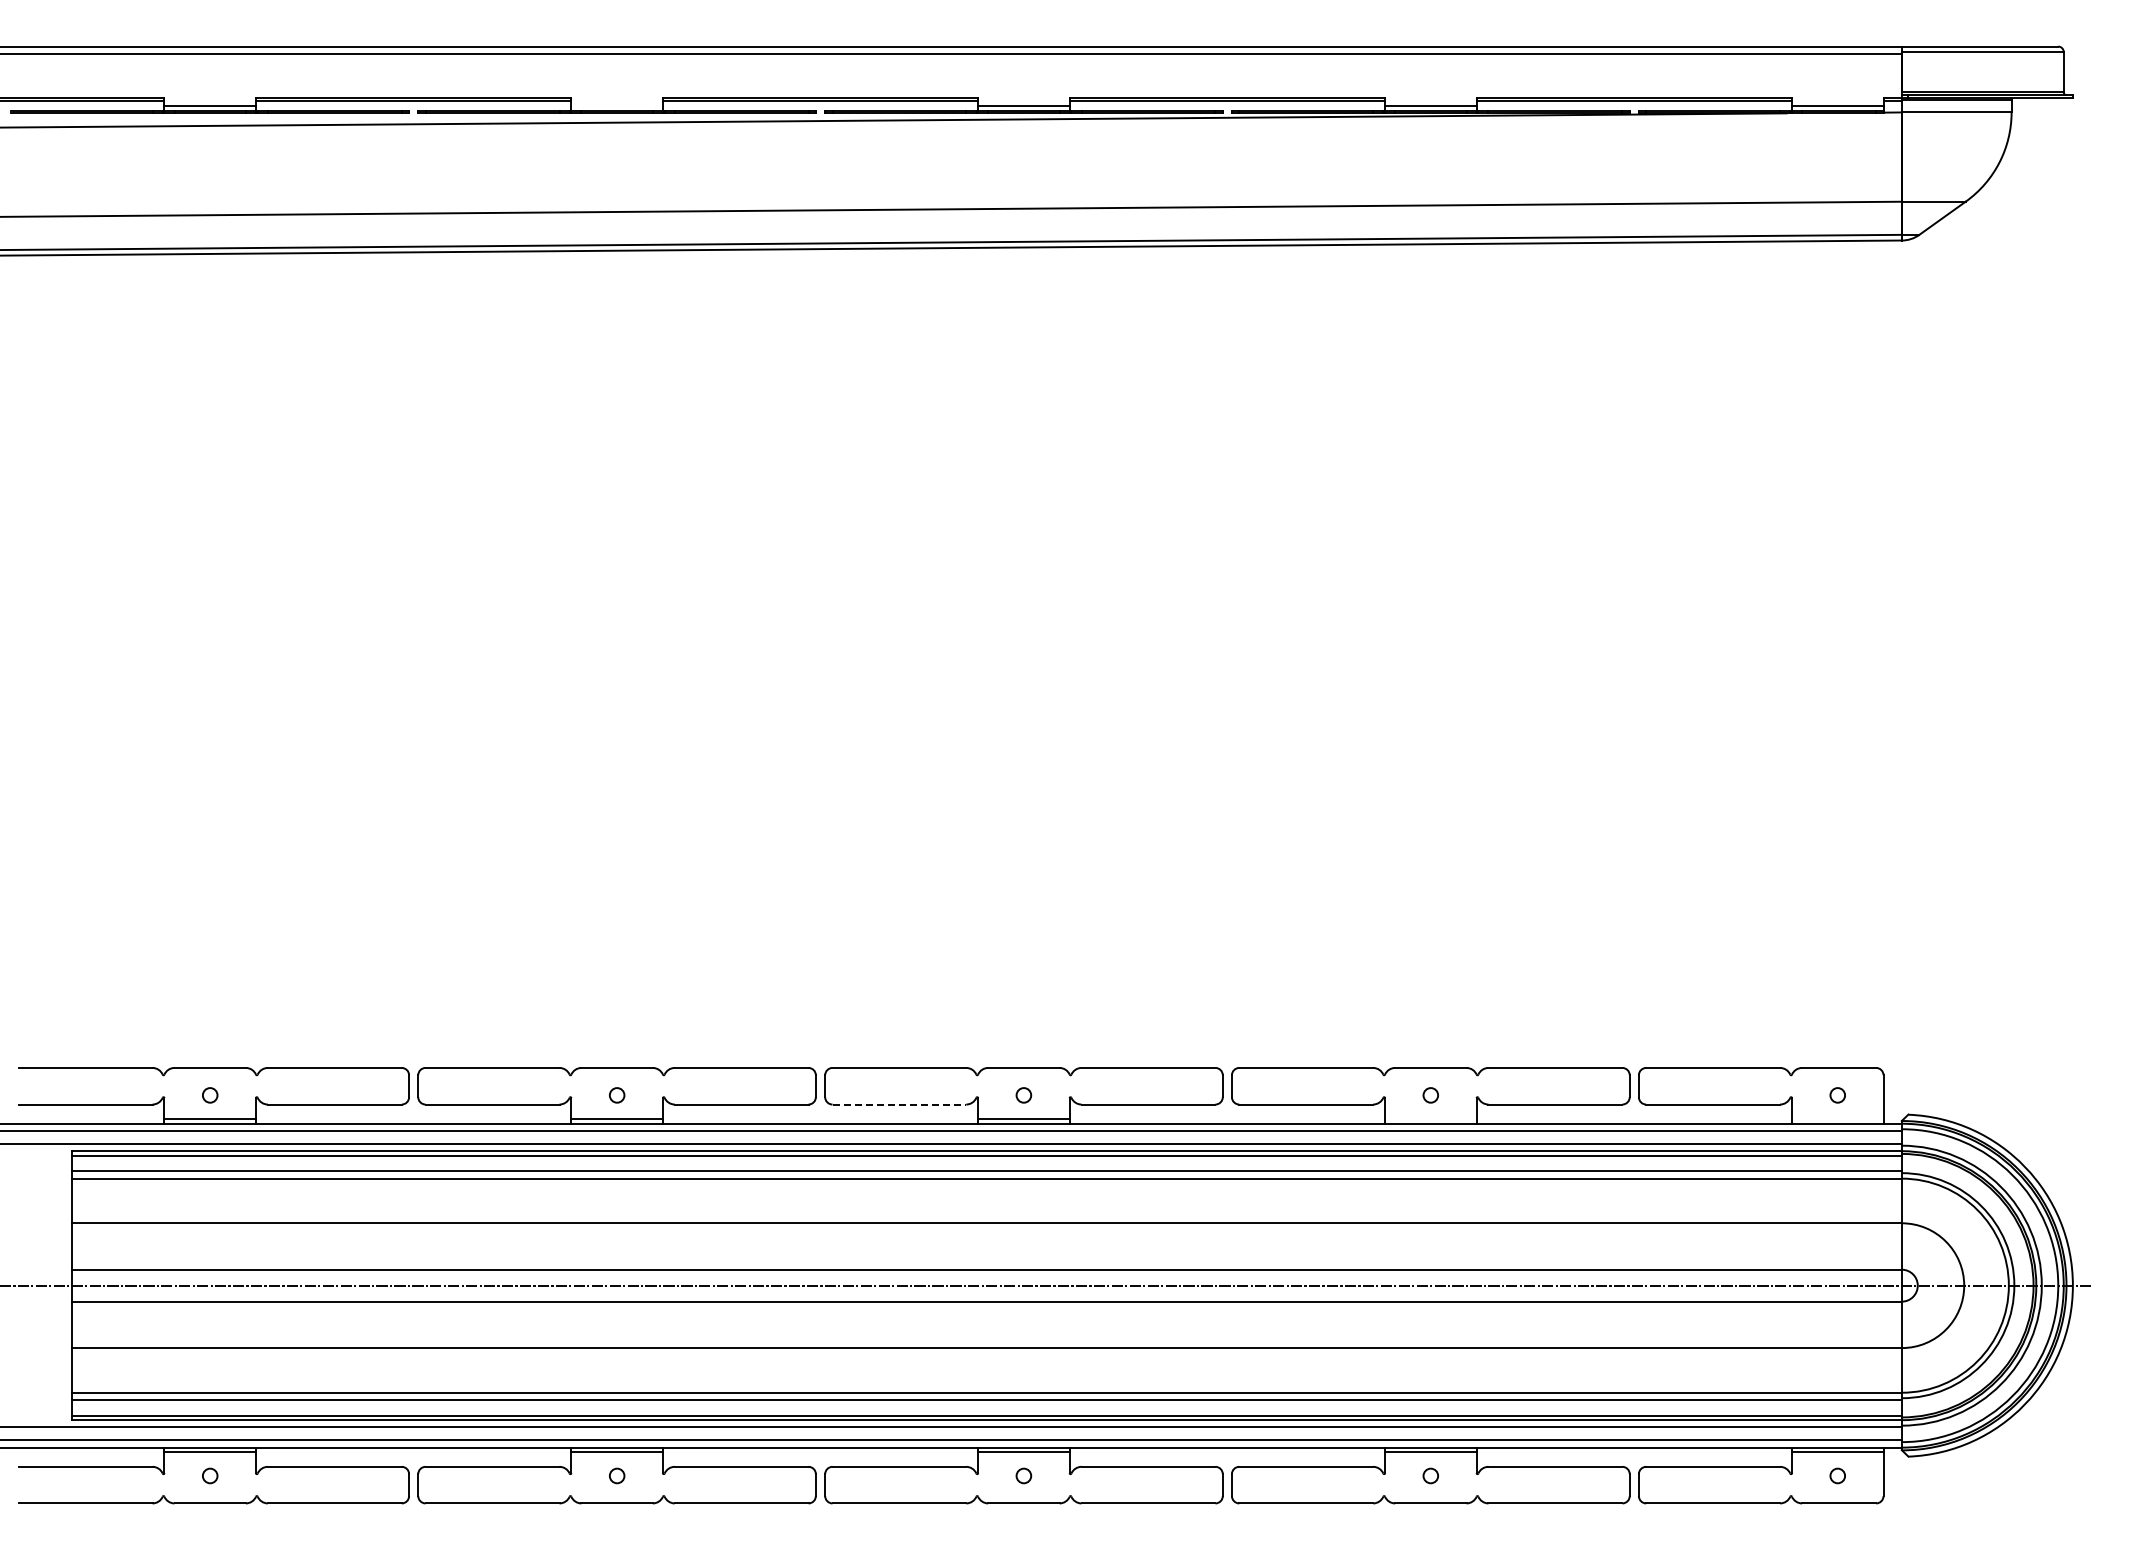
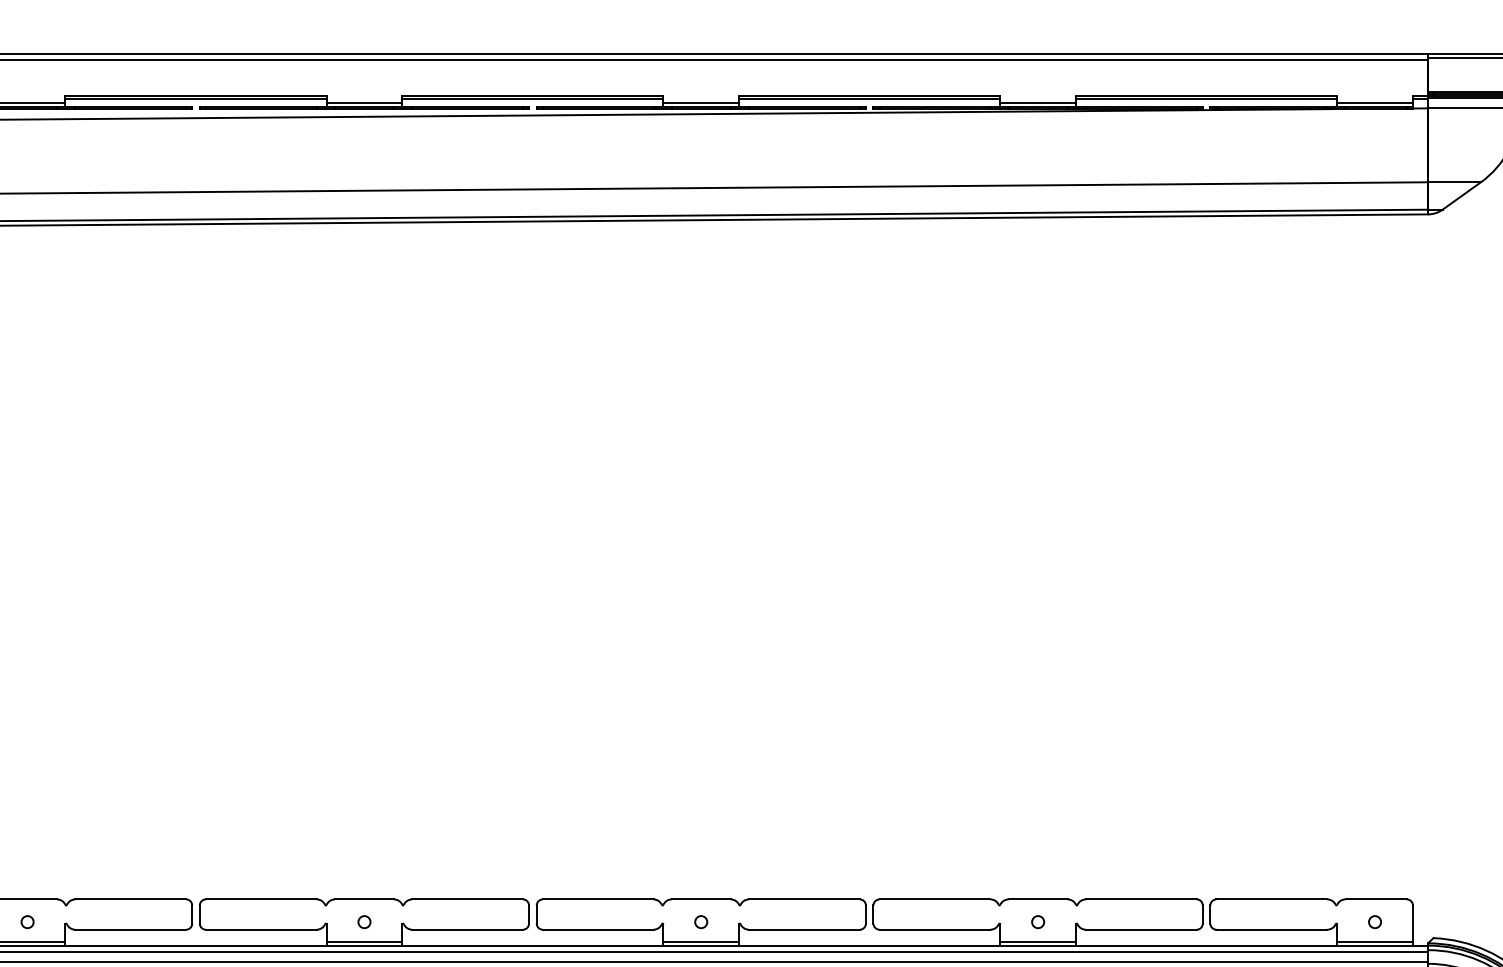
line: (616, 106) -> (363, 103), added
line: (899, 1104) -> (598, 929), dashed -> solid
line: (1430, 1119) -> (1037, 942), added
line: (1837, 1119) -> (1374, 942), added

